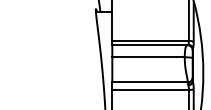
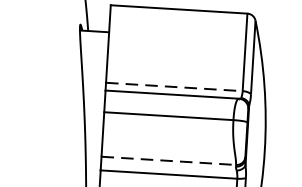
line: (151, 40) -> (175, 86), solid -> dashed
line: (150, 82) -> (169, 161), solid -> dashed

